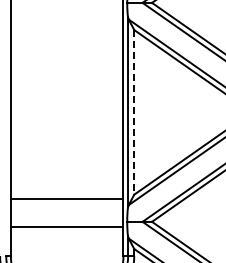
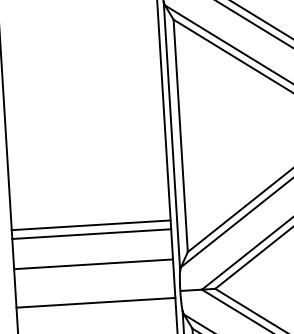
line: (134, 112) -> (181, 136), dashed -> solid
line: (66, 171) -> (90, 225), added
line: (66, 177) -> (90, 233), added

